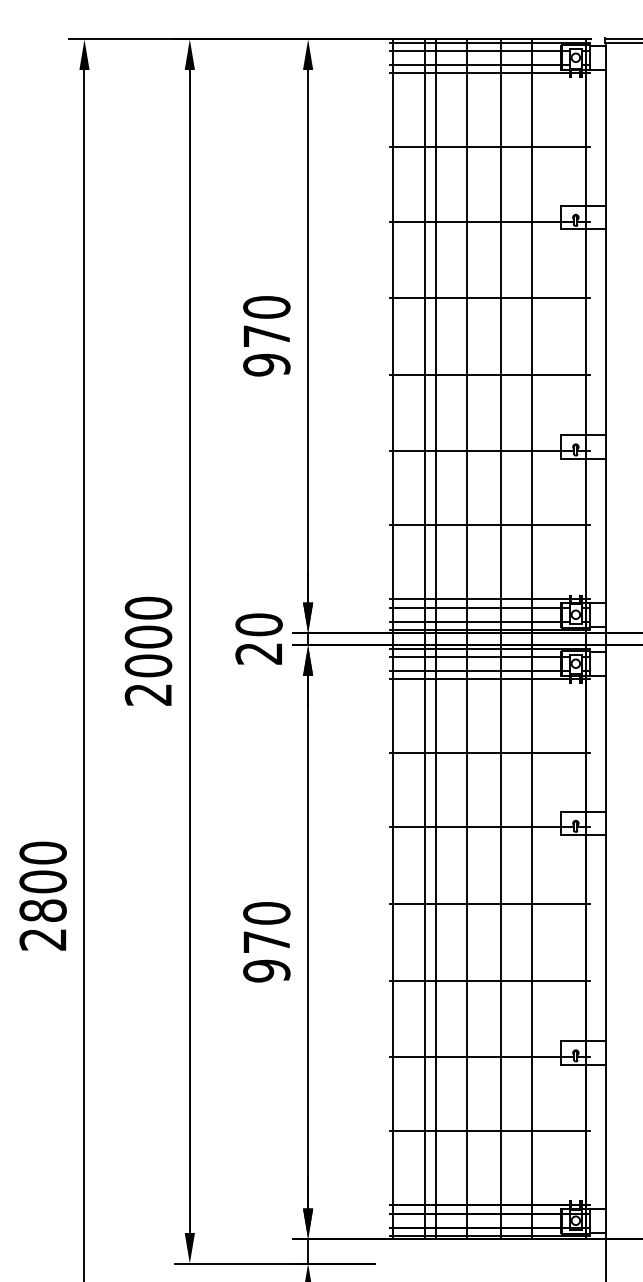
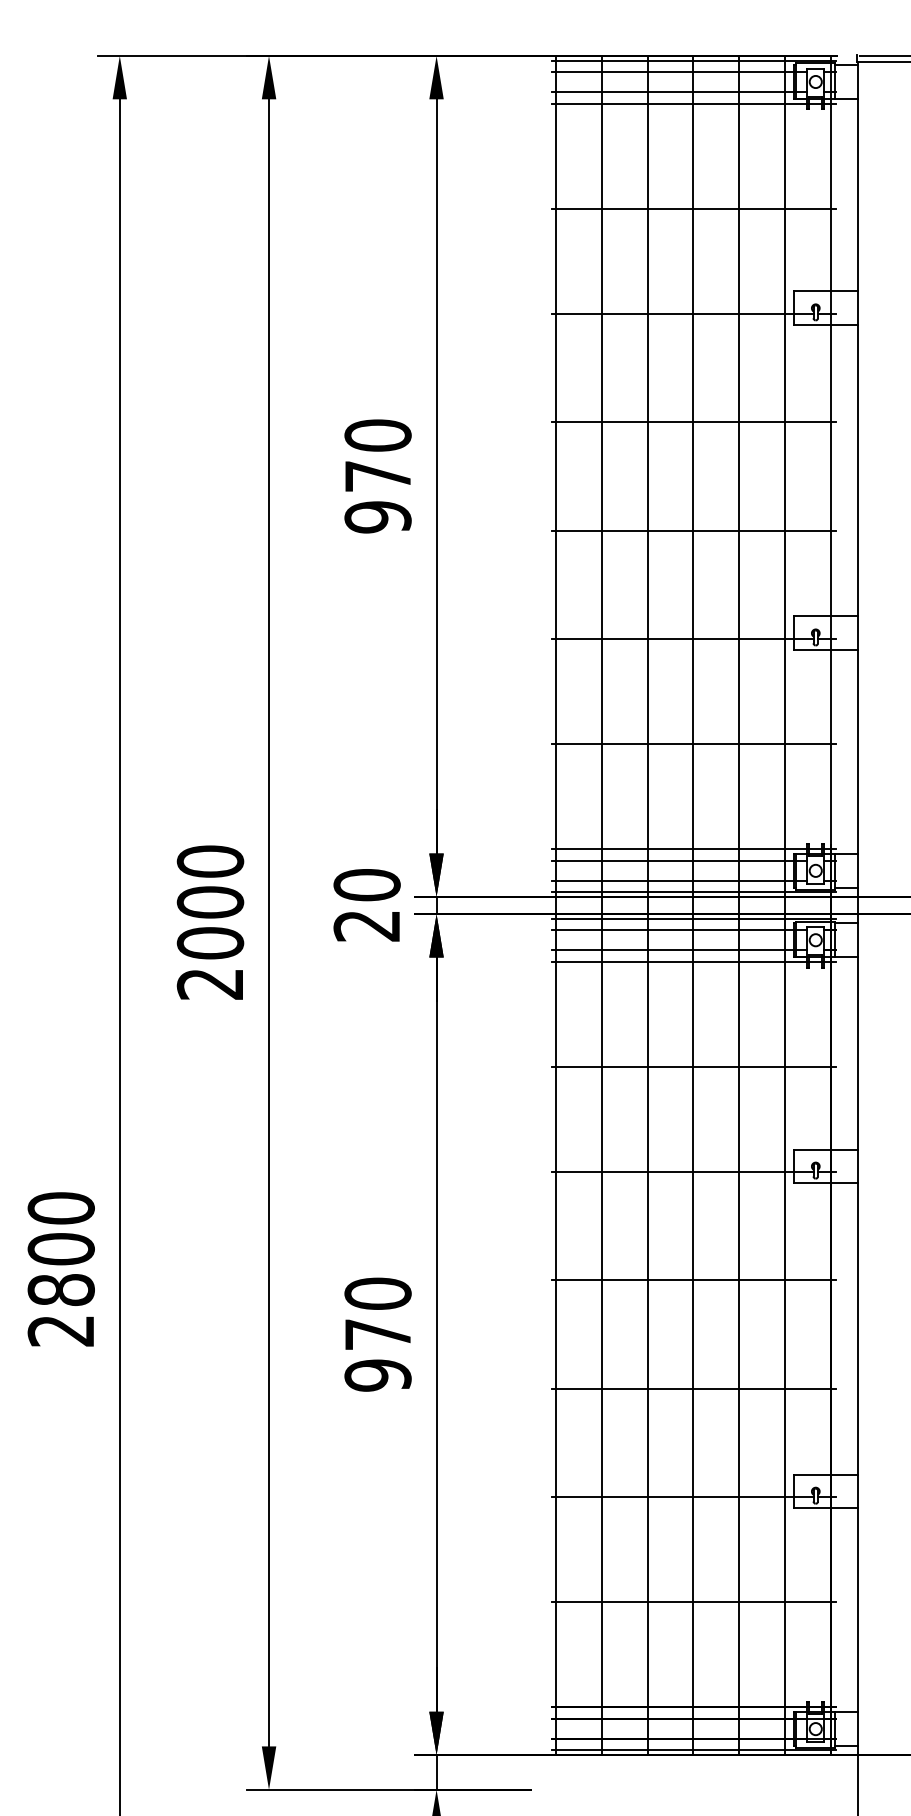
line: (436, 639) -> (648, 905), moved
line: (466, 639) -> (693, 905), moved
line: (500, 639) -> (738, 905), moved
line: (532, 639) -> (785, 905), moved

